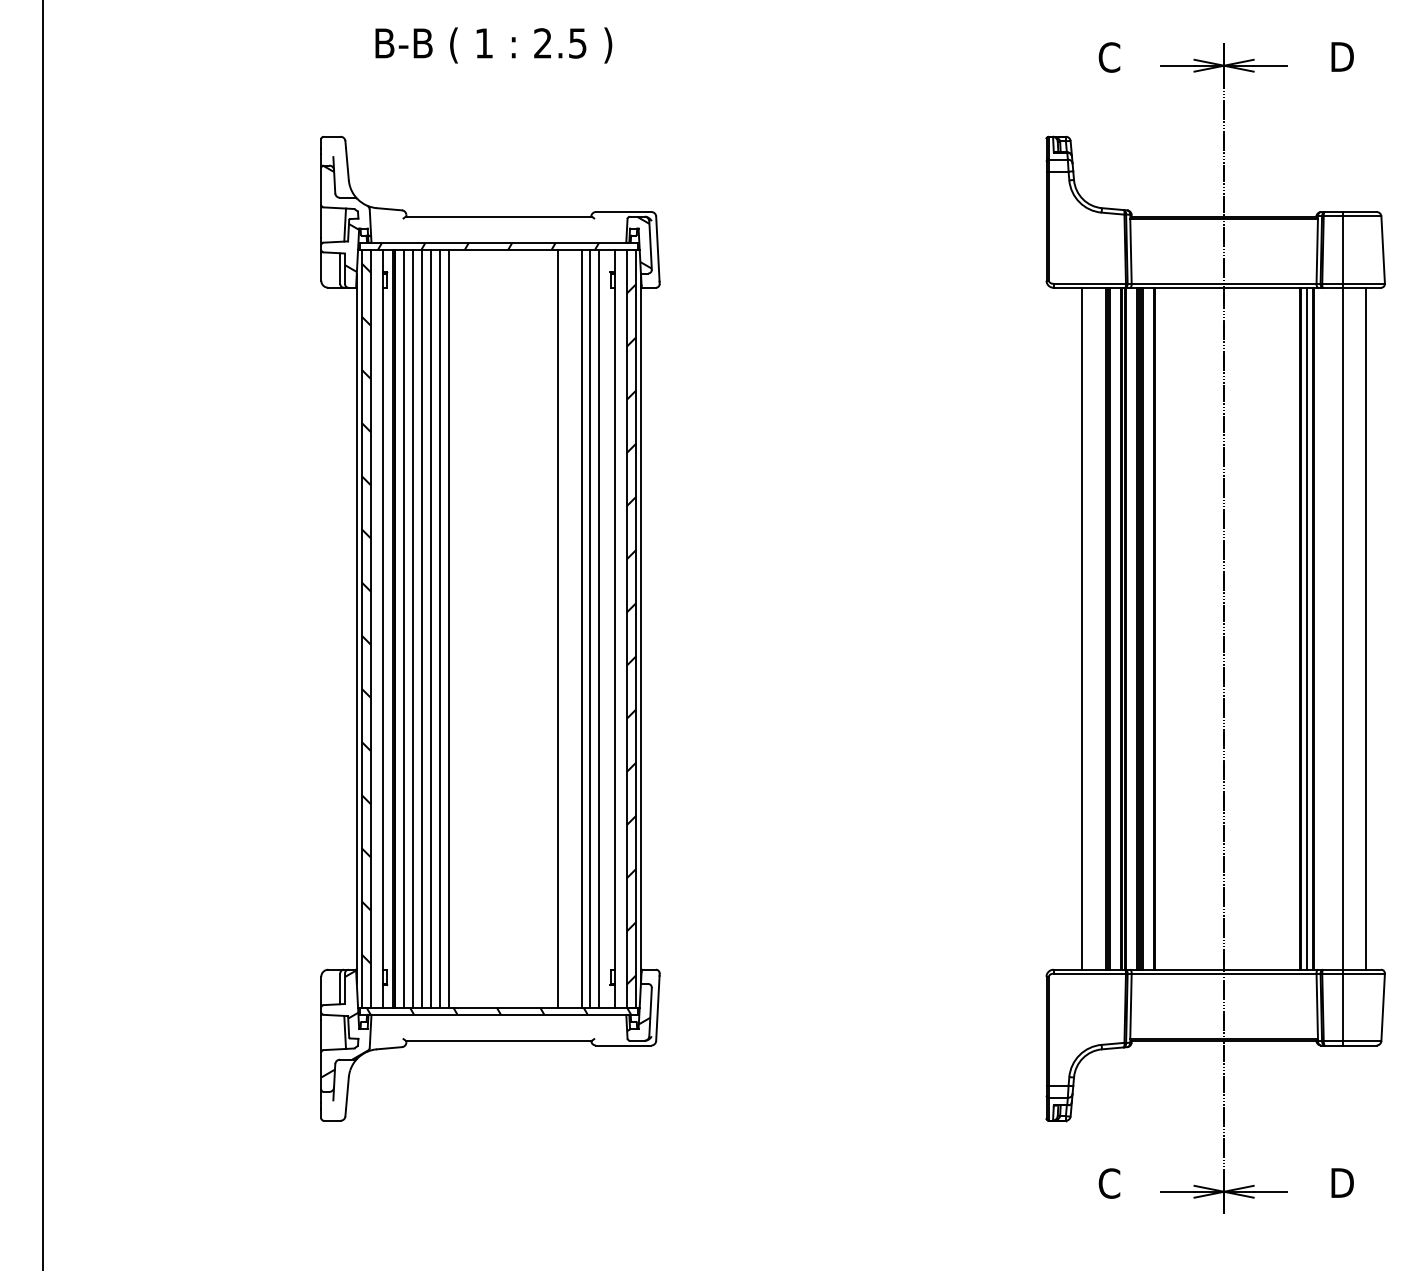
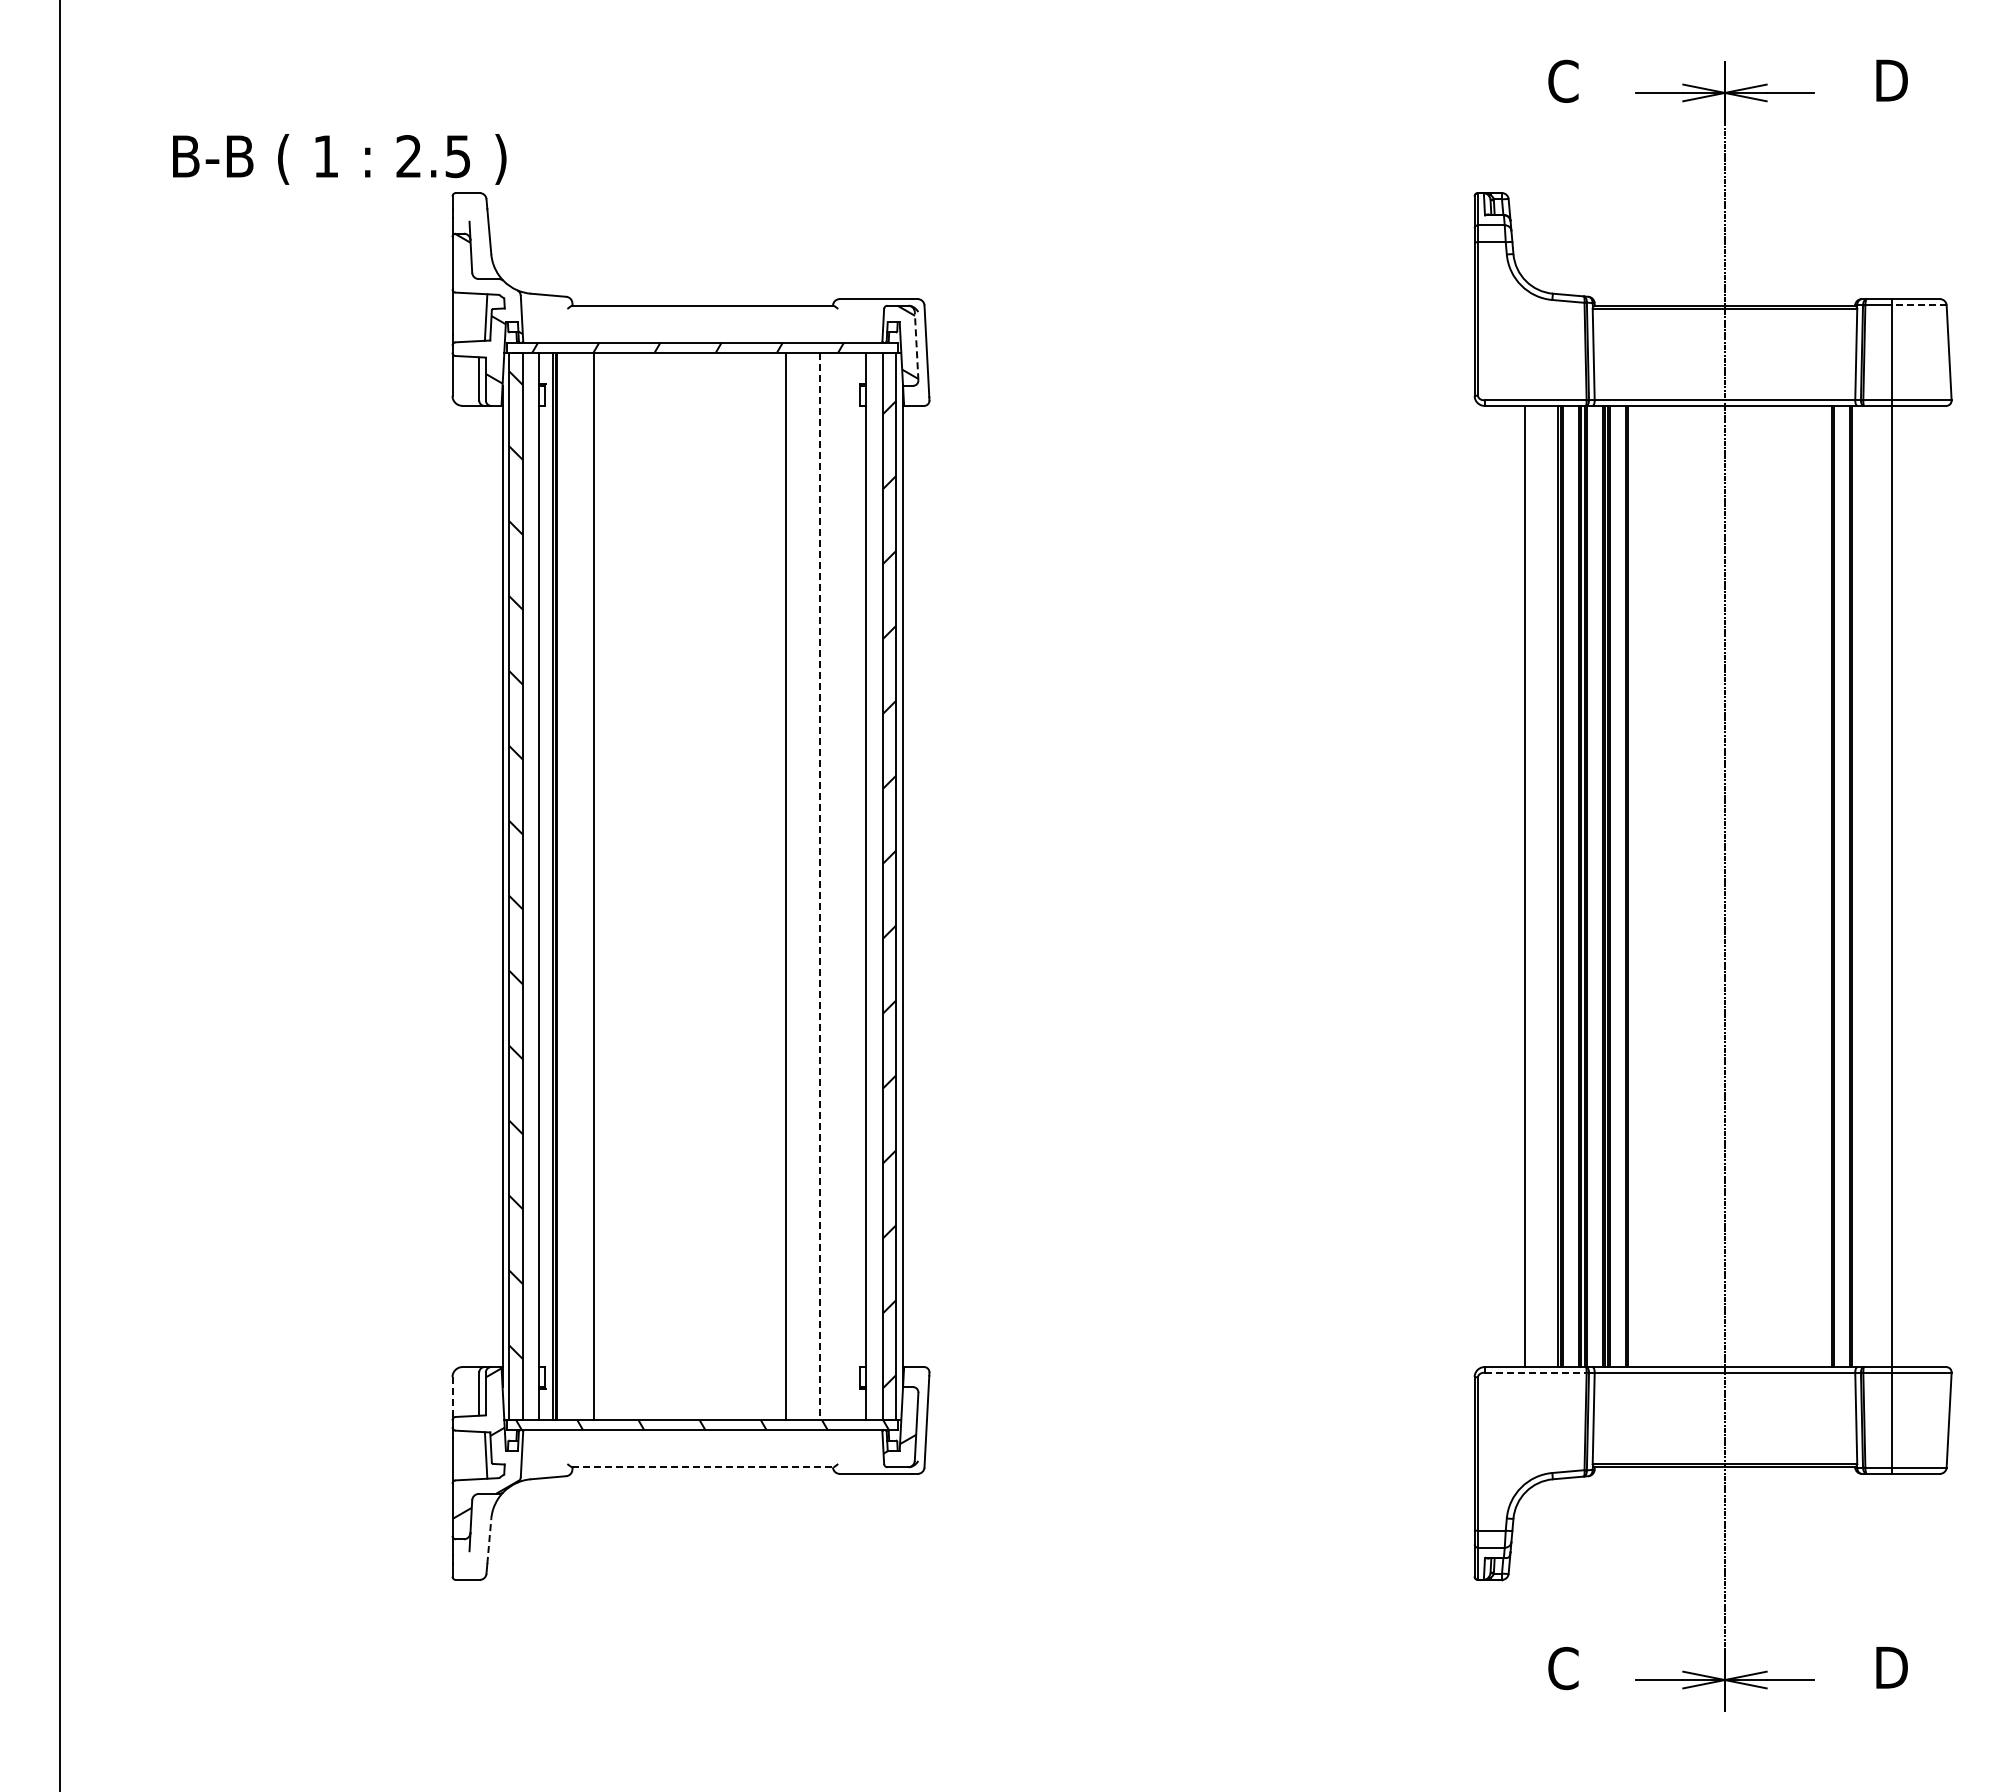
text: (493, 45) -> (339, 159), moved
line: (1361, 216) -> (1918, 305), solid -> dashed
line: (650, 244) -> (916, 345), solid -> dashed
line: (403, 628) -> (568, 886), removed
line: (413, 628) -> (582, 886), removed
line: (431, 628) -> (607, 886), removed
line: (439, 628) -> (619, 886), removed
line: (449, 628) -> (632, 886), removed
line: (581, 628) -> (819, 886), solid -> dashed
line: (590, 628) -> (831, 886), removed
line: (598, 628) -> (843, 886), removed
line: (1306, 628) -> (1841, 886), removed
line: (1366, 628) -> (1925, 886), removed
line: (1089, 973) -> (1535, 1372), solid -> dashed
line: (321, 990) -> (452, 1396), solid -> dashed
line: (498, 1040) -> (702, 1467), solid -> dashed
line: (347, 1093) -> (489, 1541), solid -> dashed

